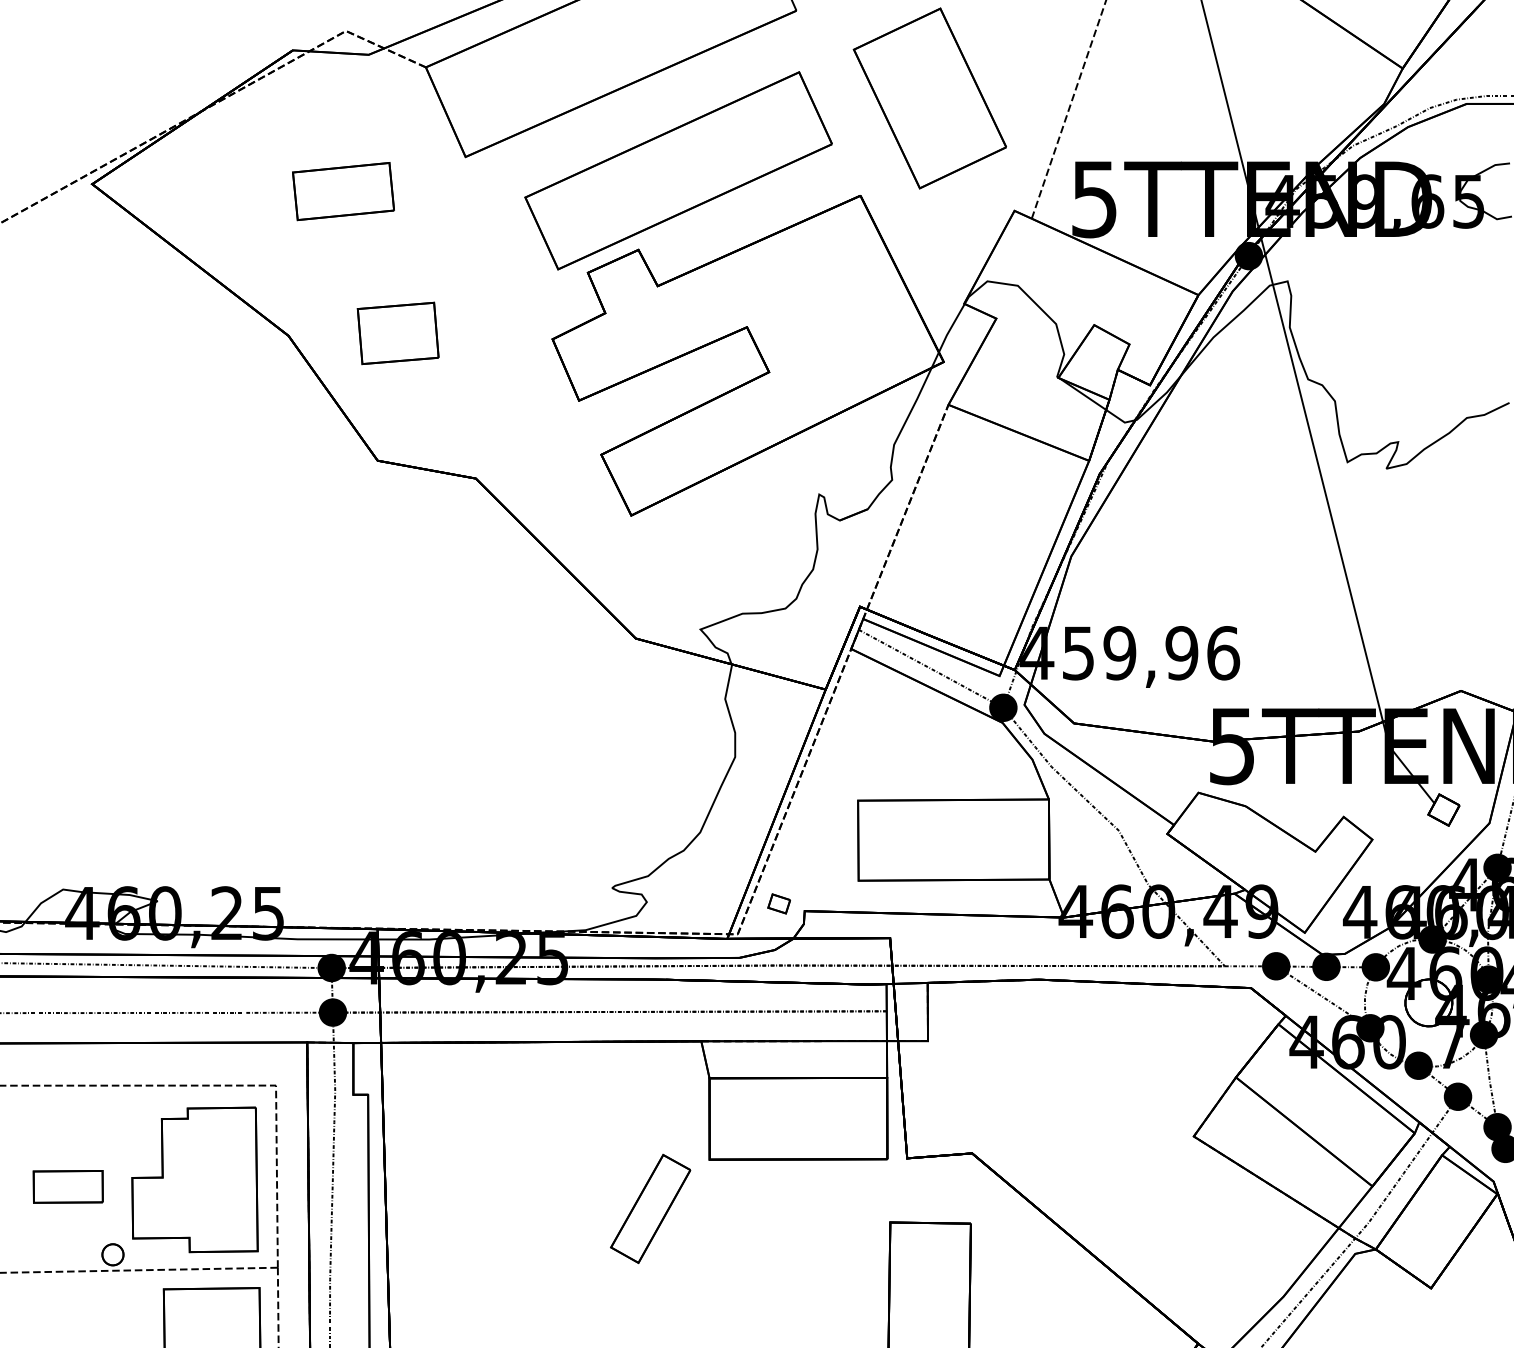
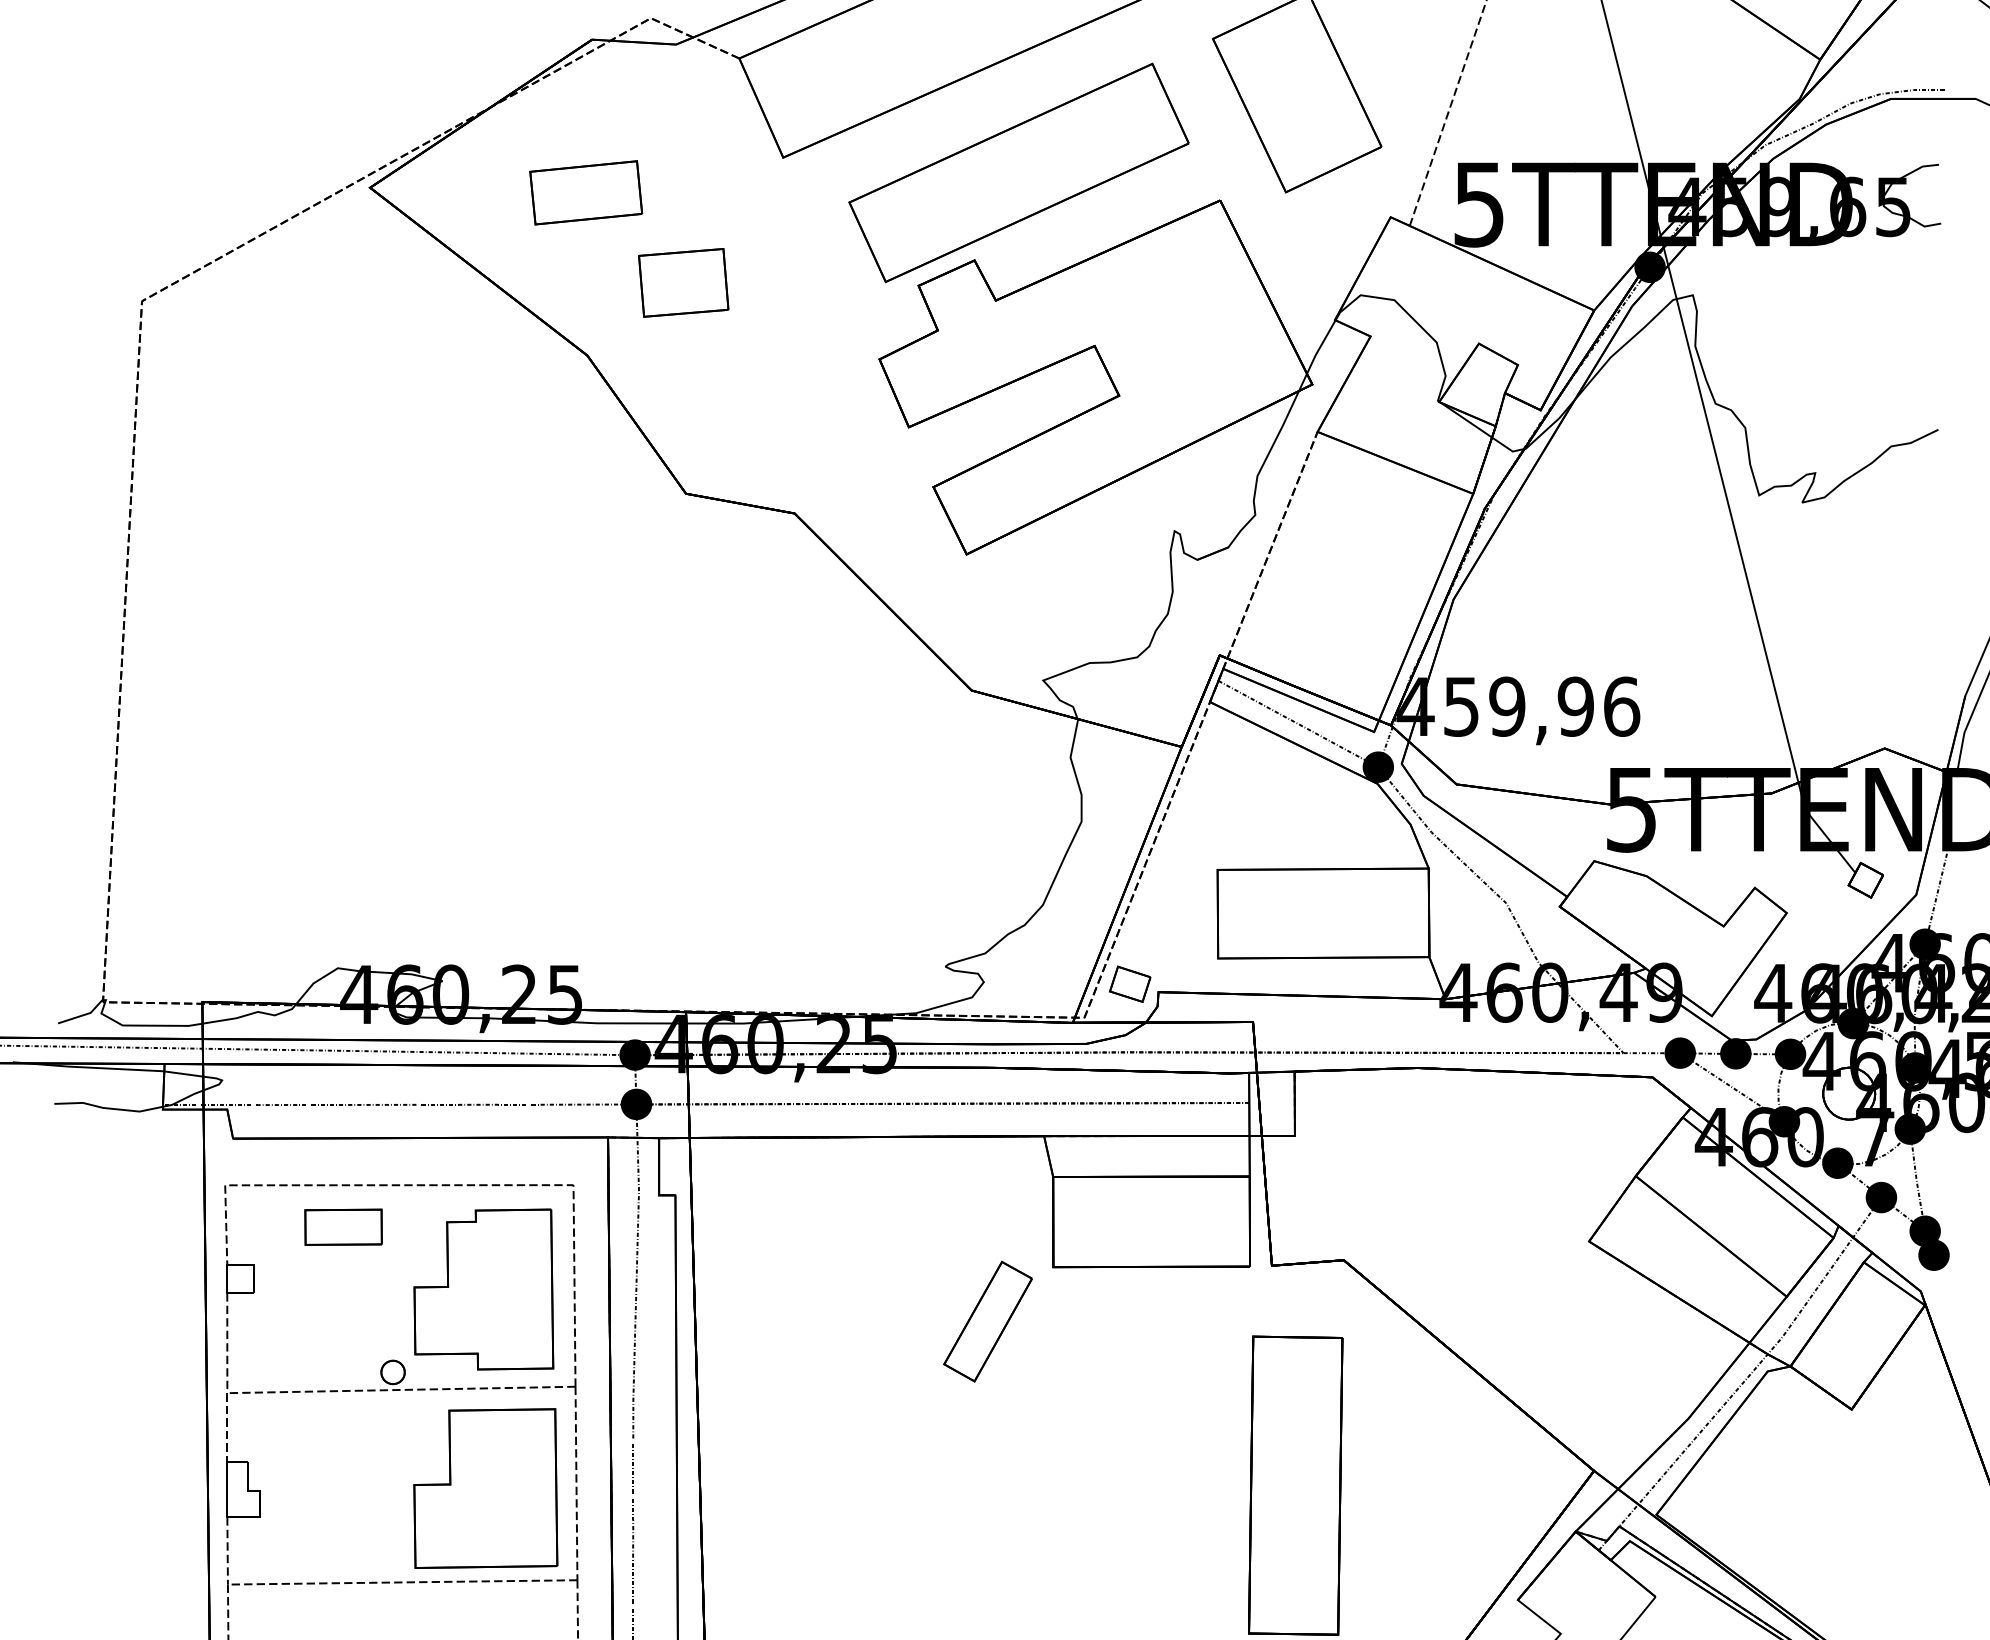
part: (343, 191) -> (586, 192), moved
part: (398, 333) -> (683, 282), moved
part: (779, 903) -> (1130, 983), size x1.67
part: (68, 1186) -> (343, 1226), moved

